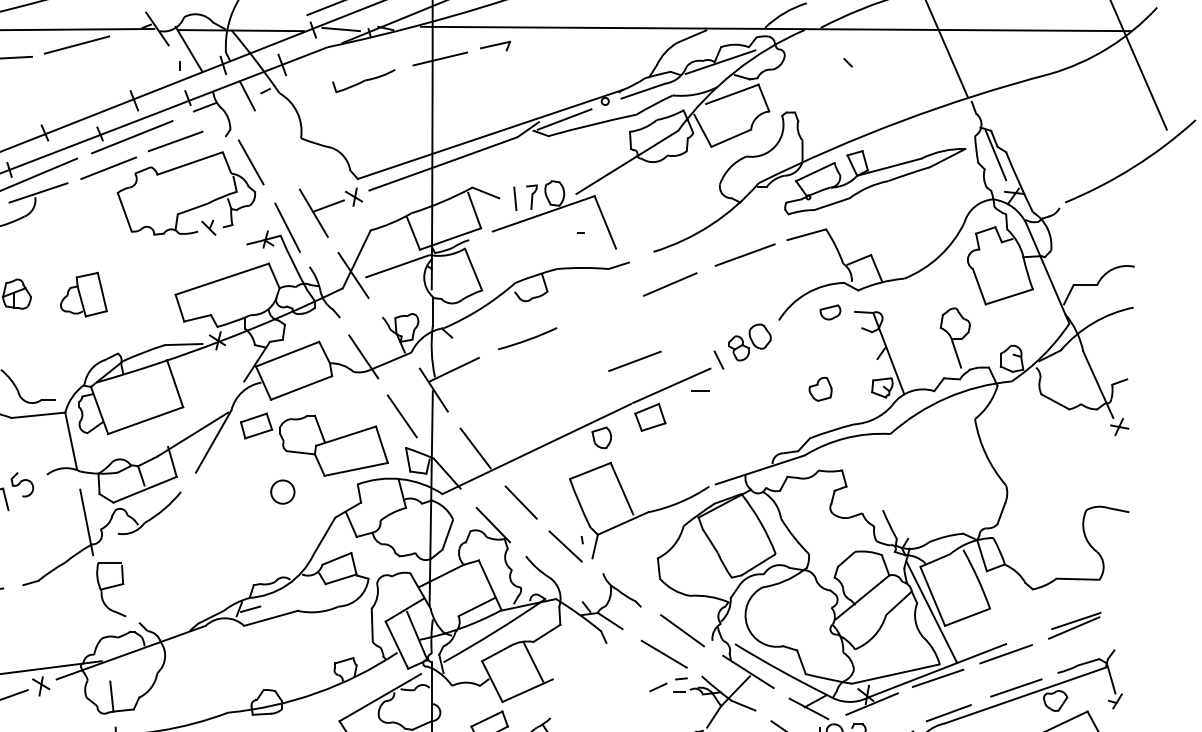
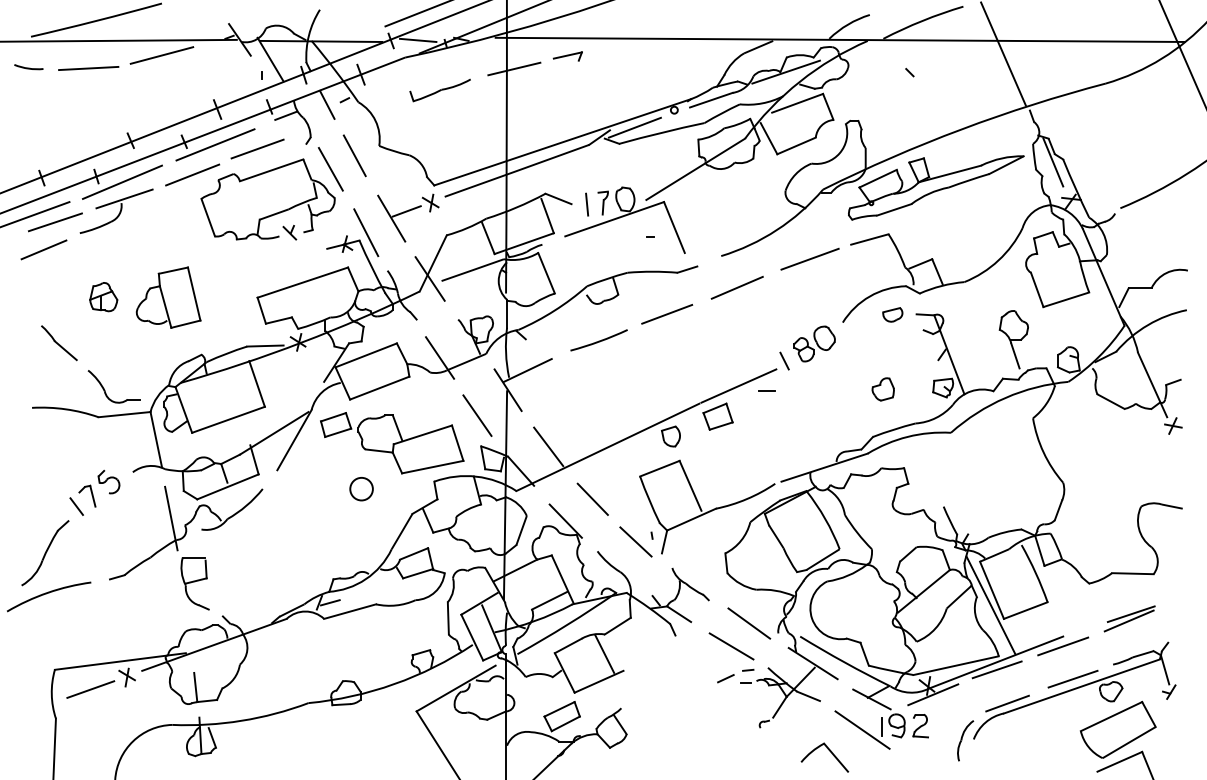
line: (275, 148) -> (354, 155), added
part: (83, 294) -> (168, 297), size x1.43
line: (635, 361) -> (667, 314), moved

